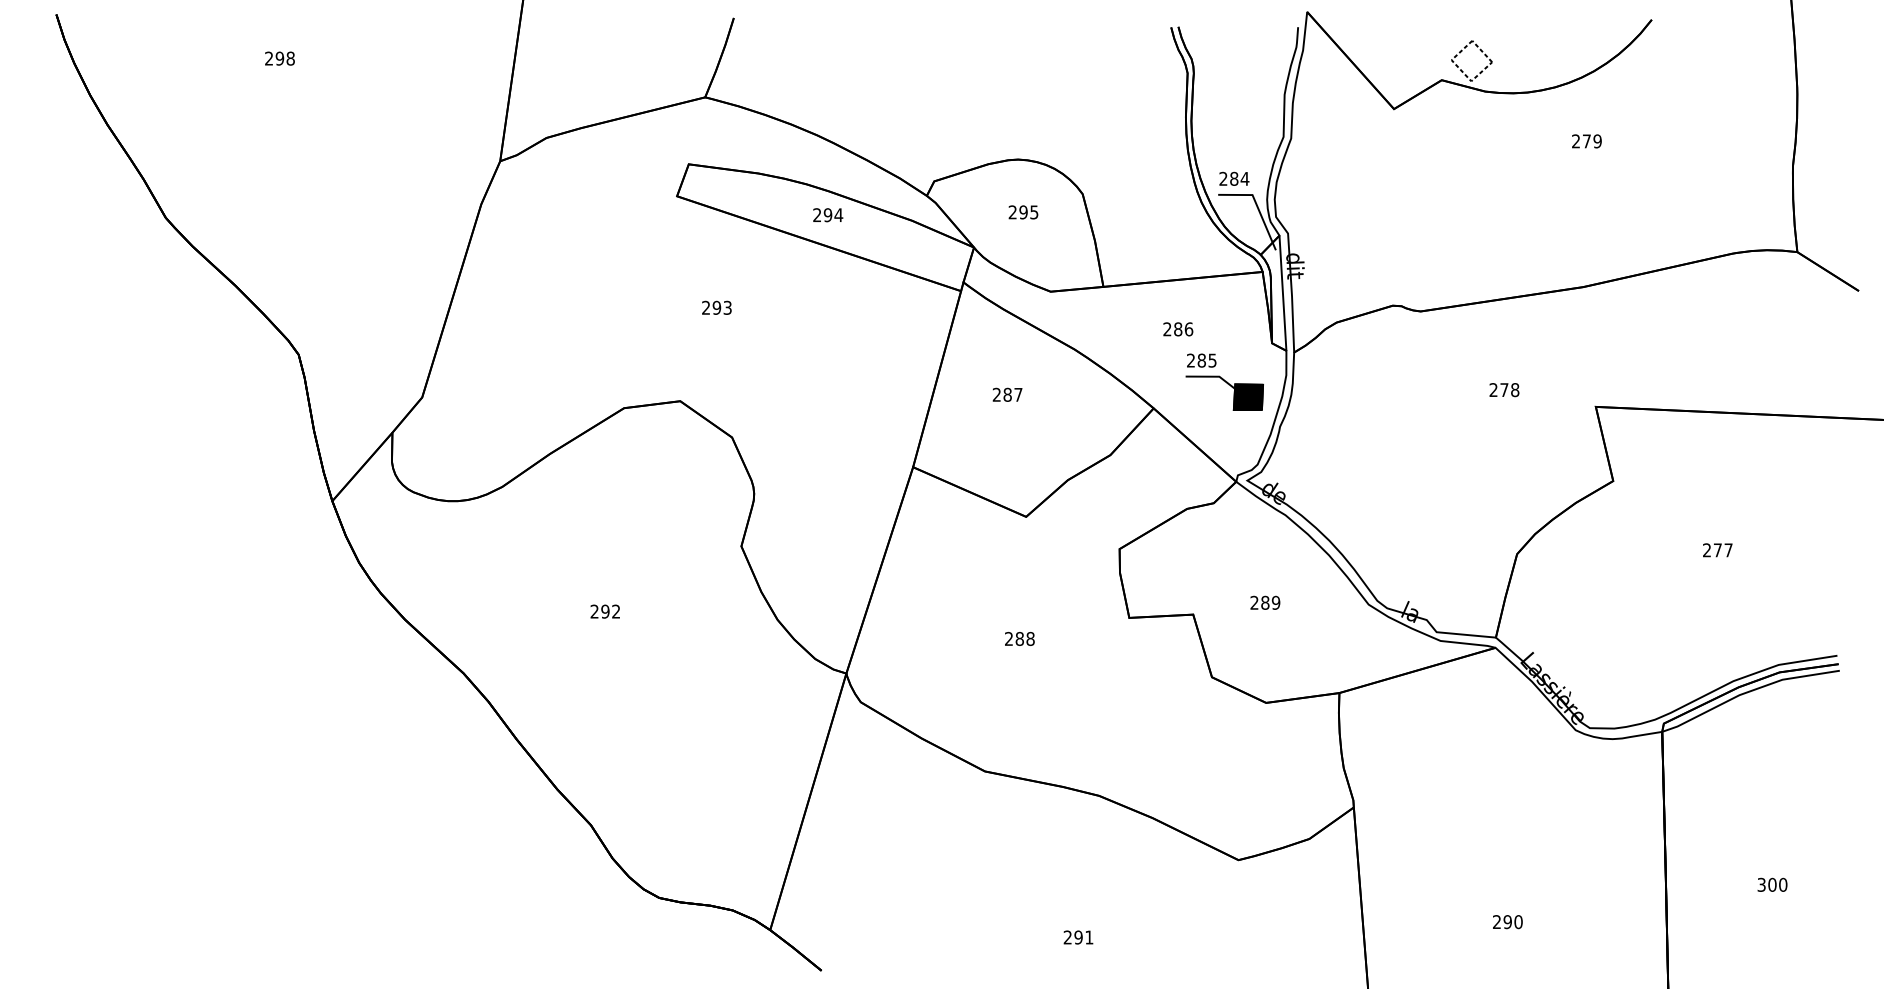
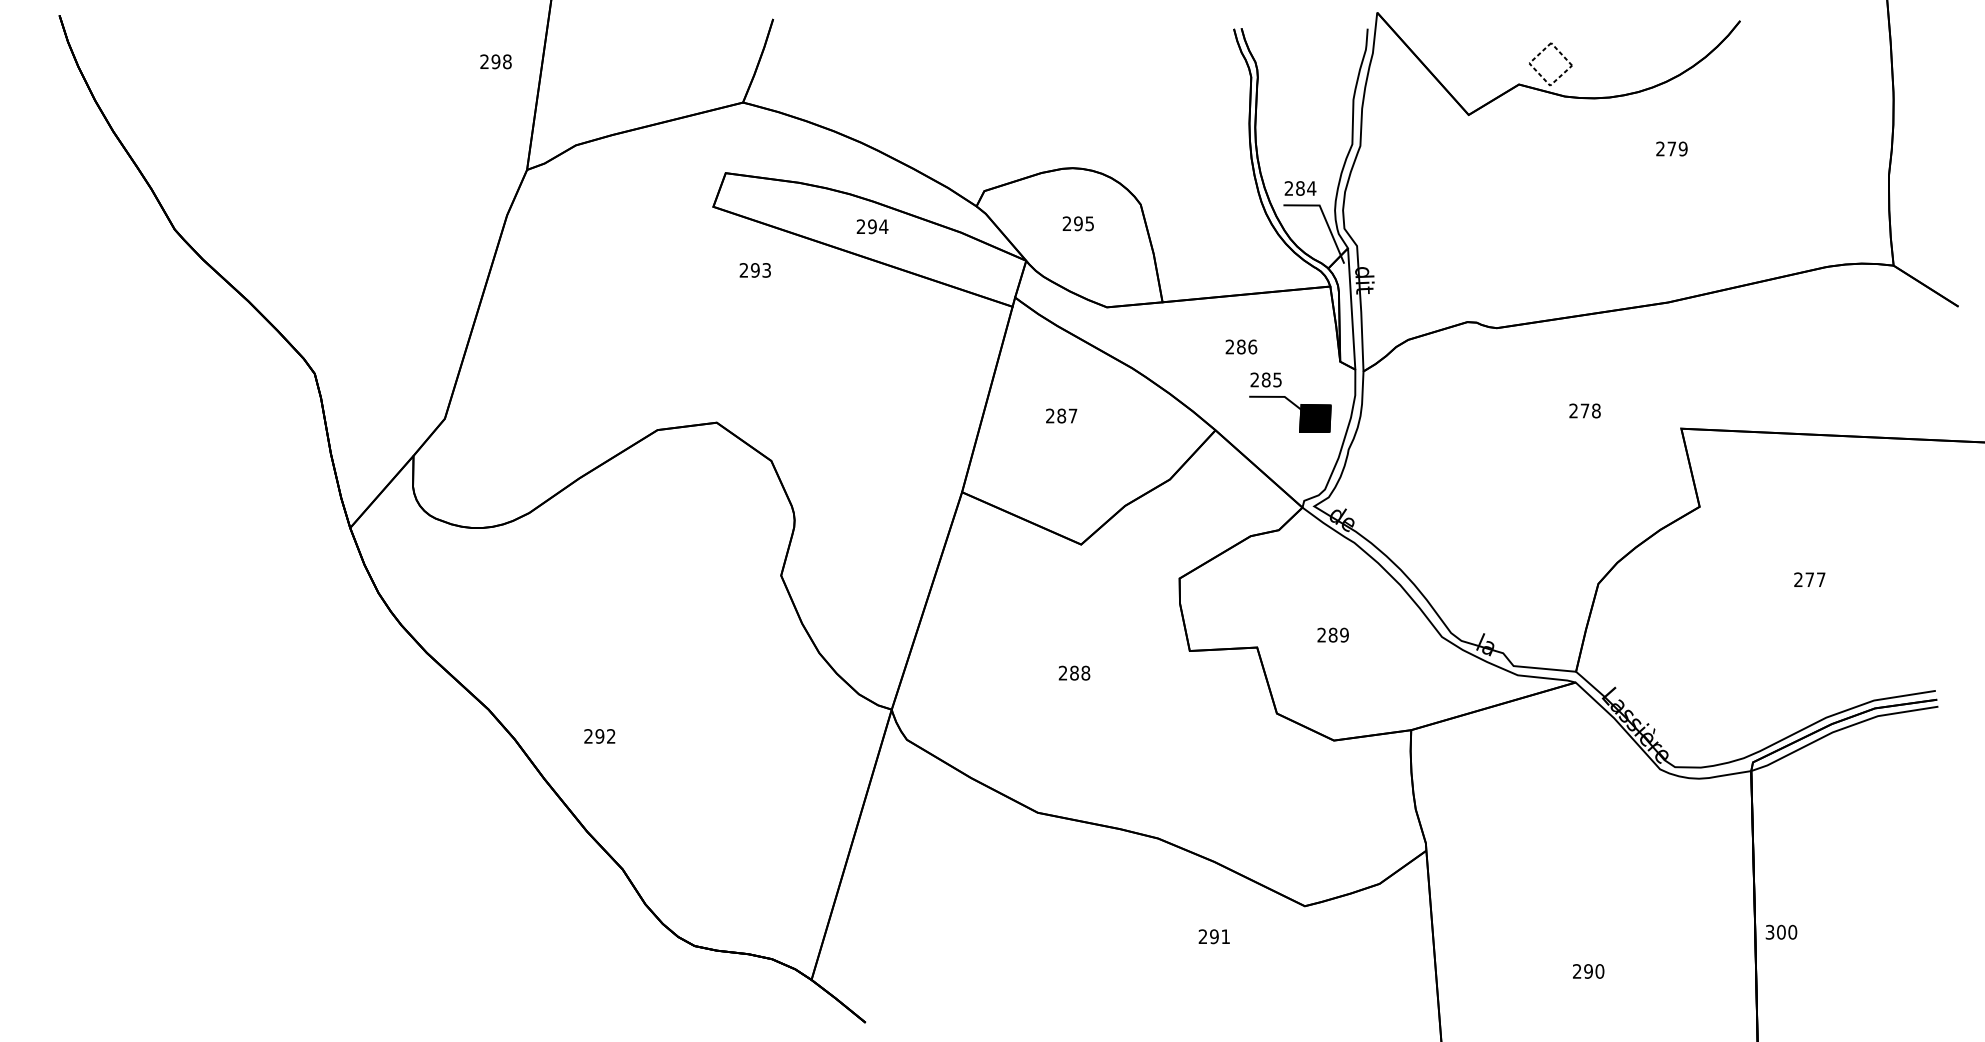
text: (279, 58) -> (495, 61), moved
text: (716, 307) -> (754, 270), moved
text: (605, 611) -> (599, 736), moved
text: (1772, 884) -> (1781, 931), moved
text: (1077, 937) -> (1213, 936), moved

